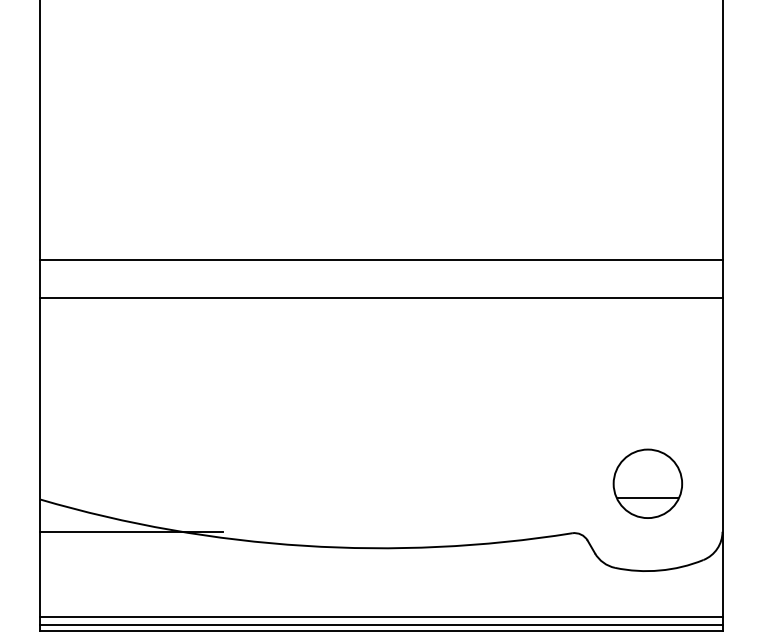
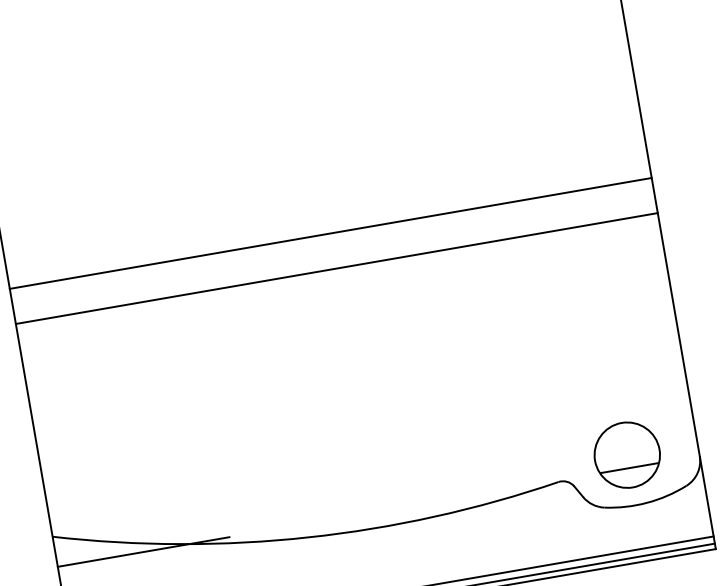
line: (381, 260) -> (330, 233), moved
line: (381, 298) -> (336, 268), moved
part: (647, 483) -> (626, 454), moved

